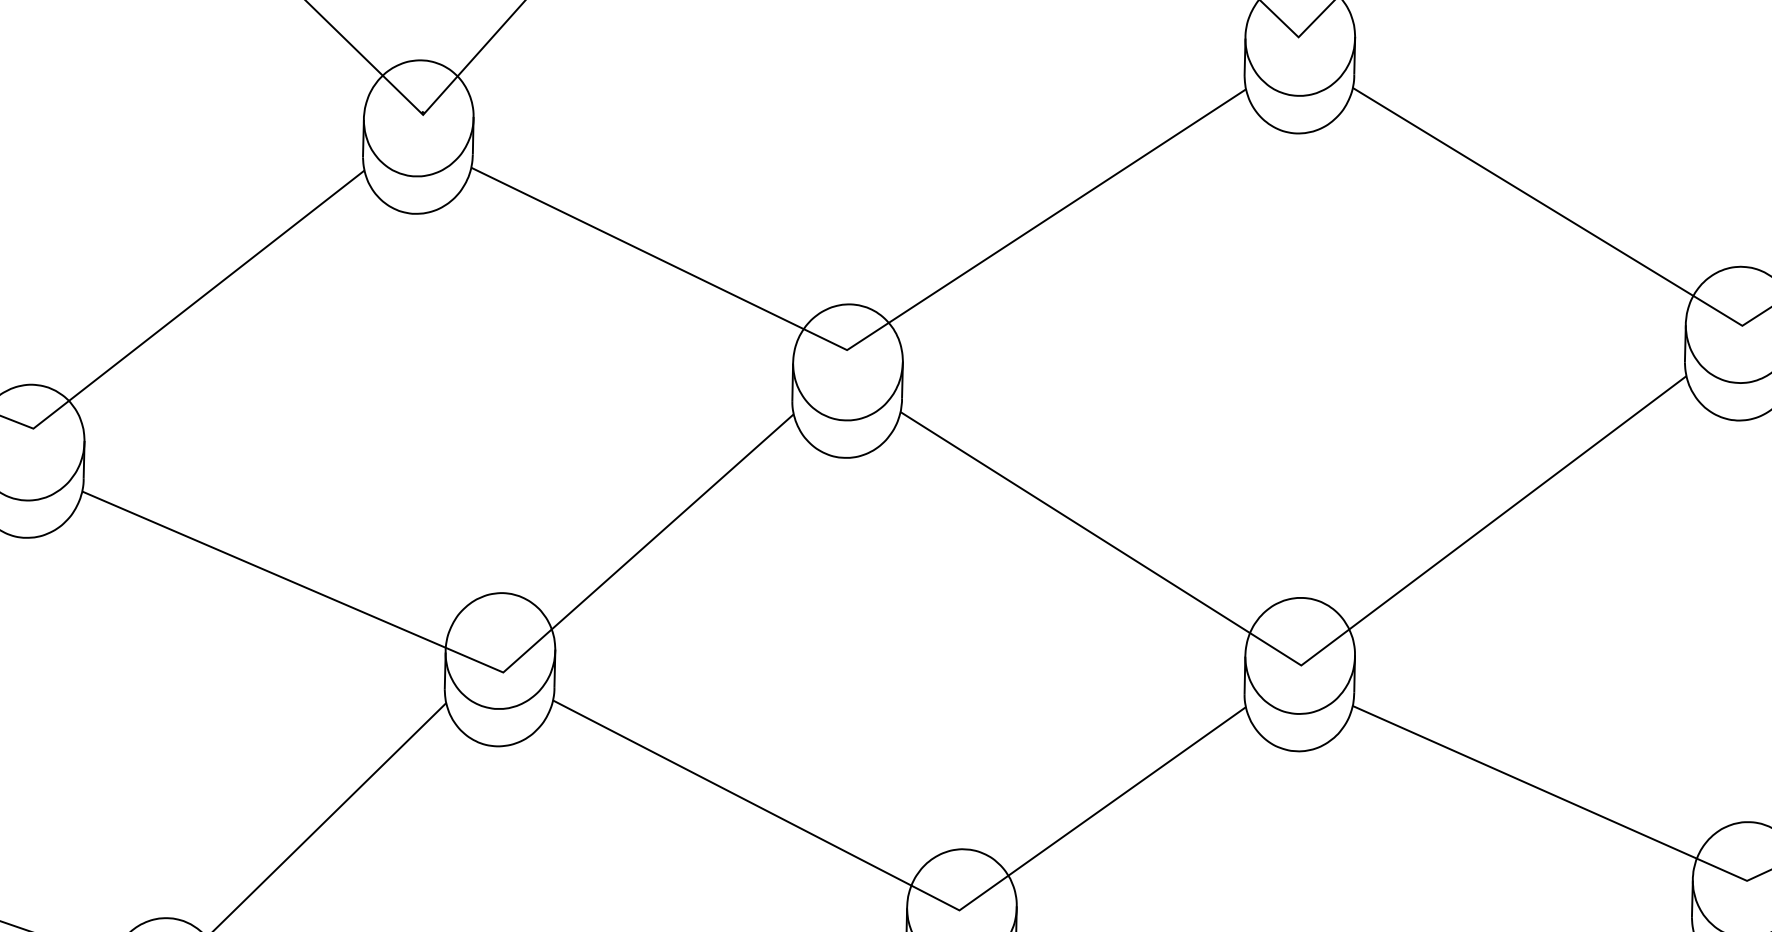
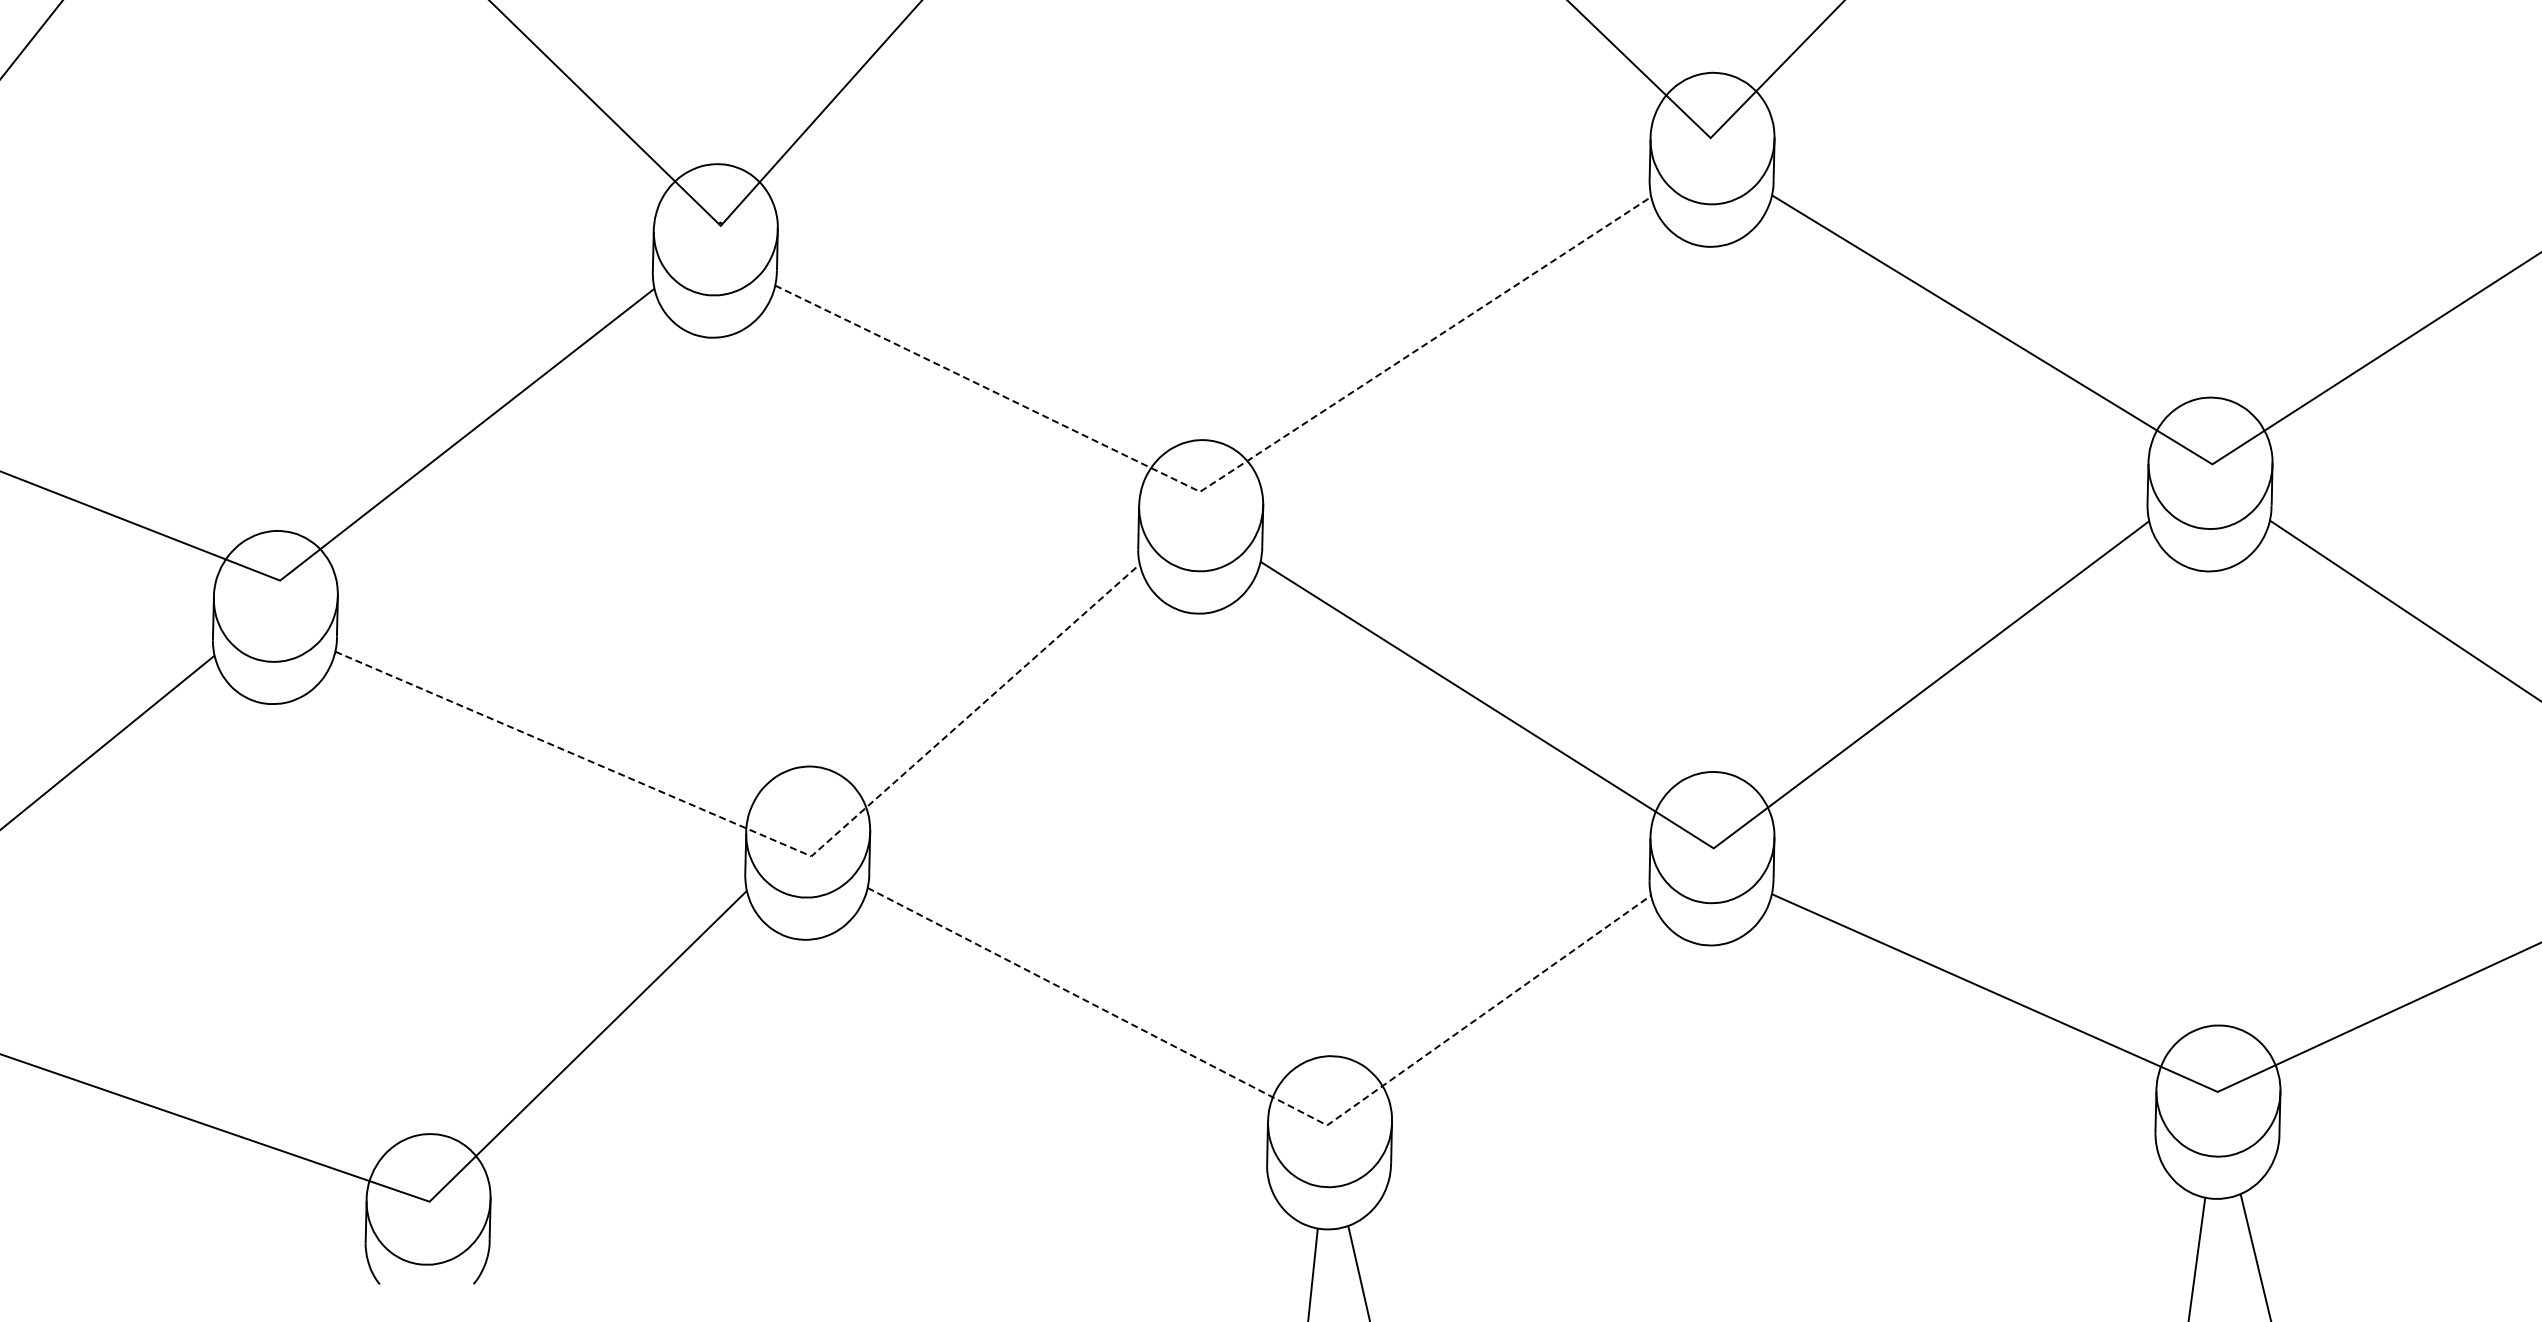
line: (871, 333) -> (1227, 473), solid -> dashed
line: (471, 658) -> (775, 840), solid -> dashed
line: (912, 886) -> (1274, 1098), solid -> dashed

